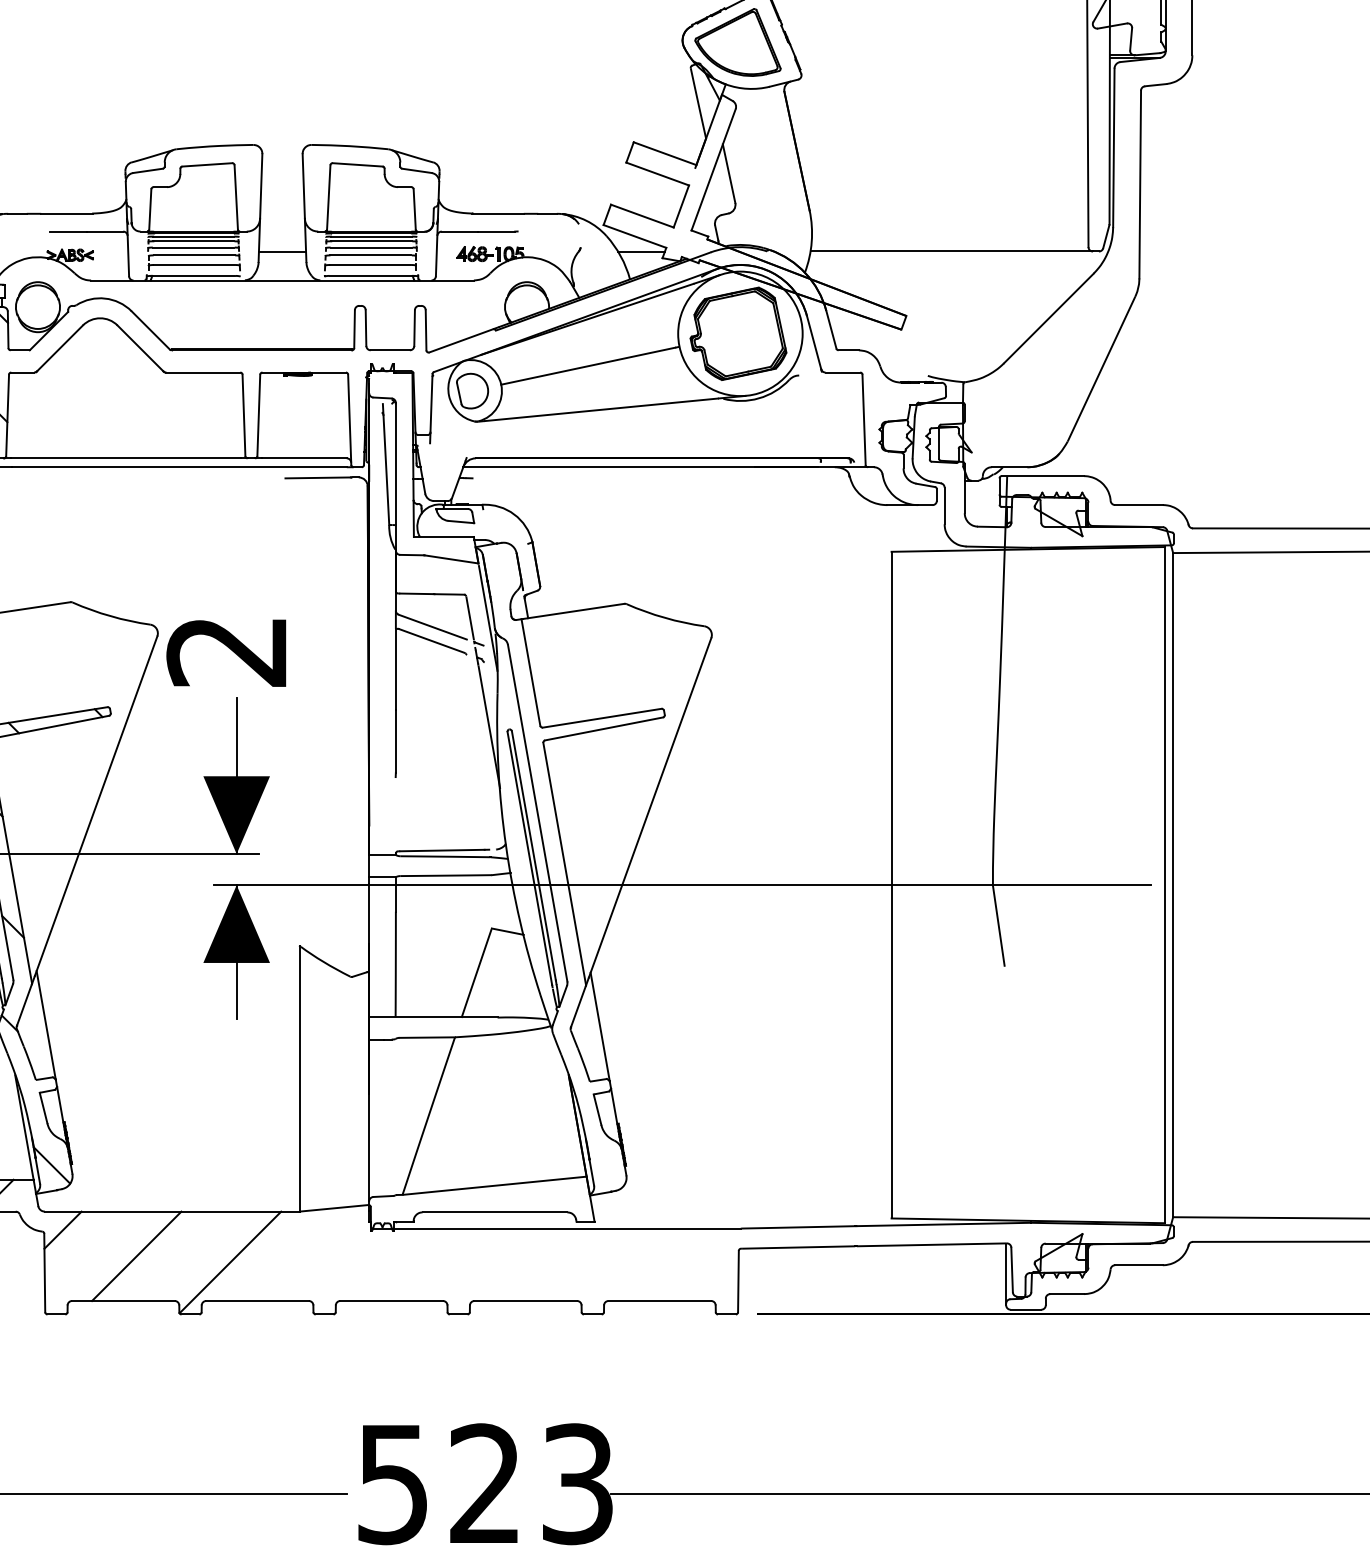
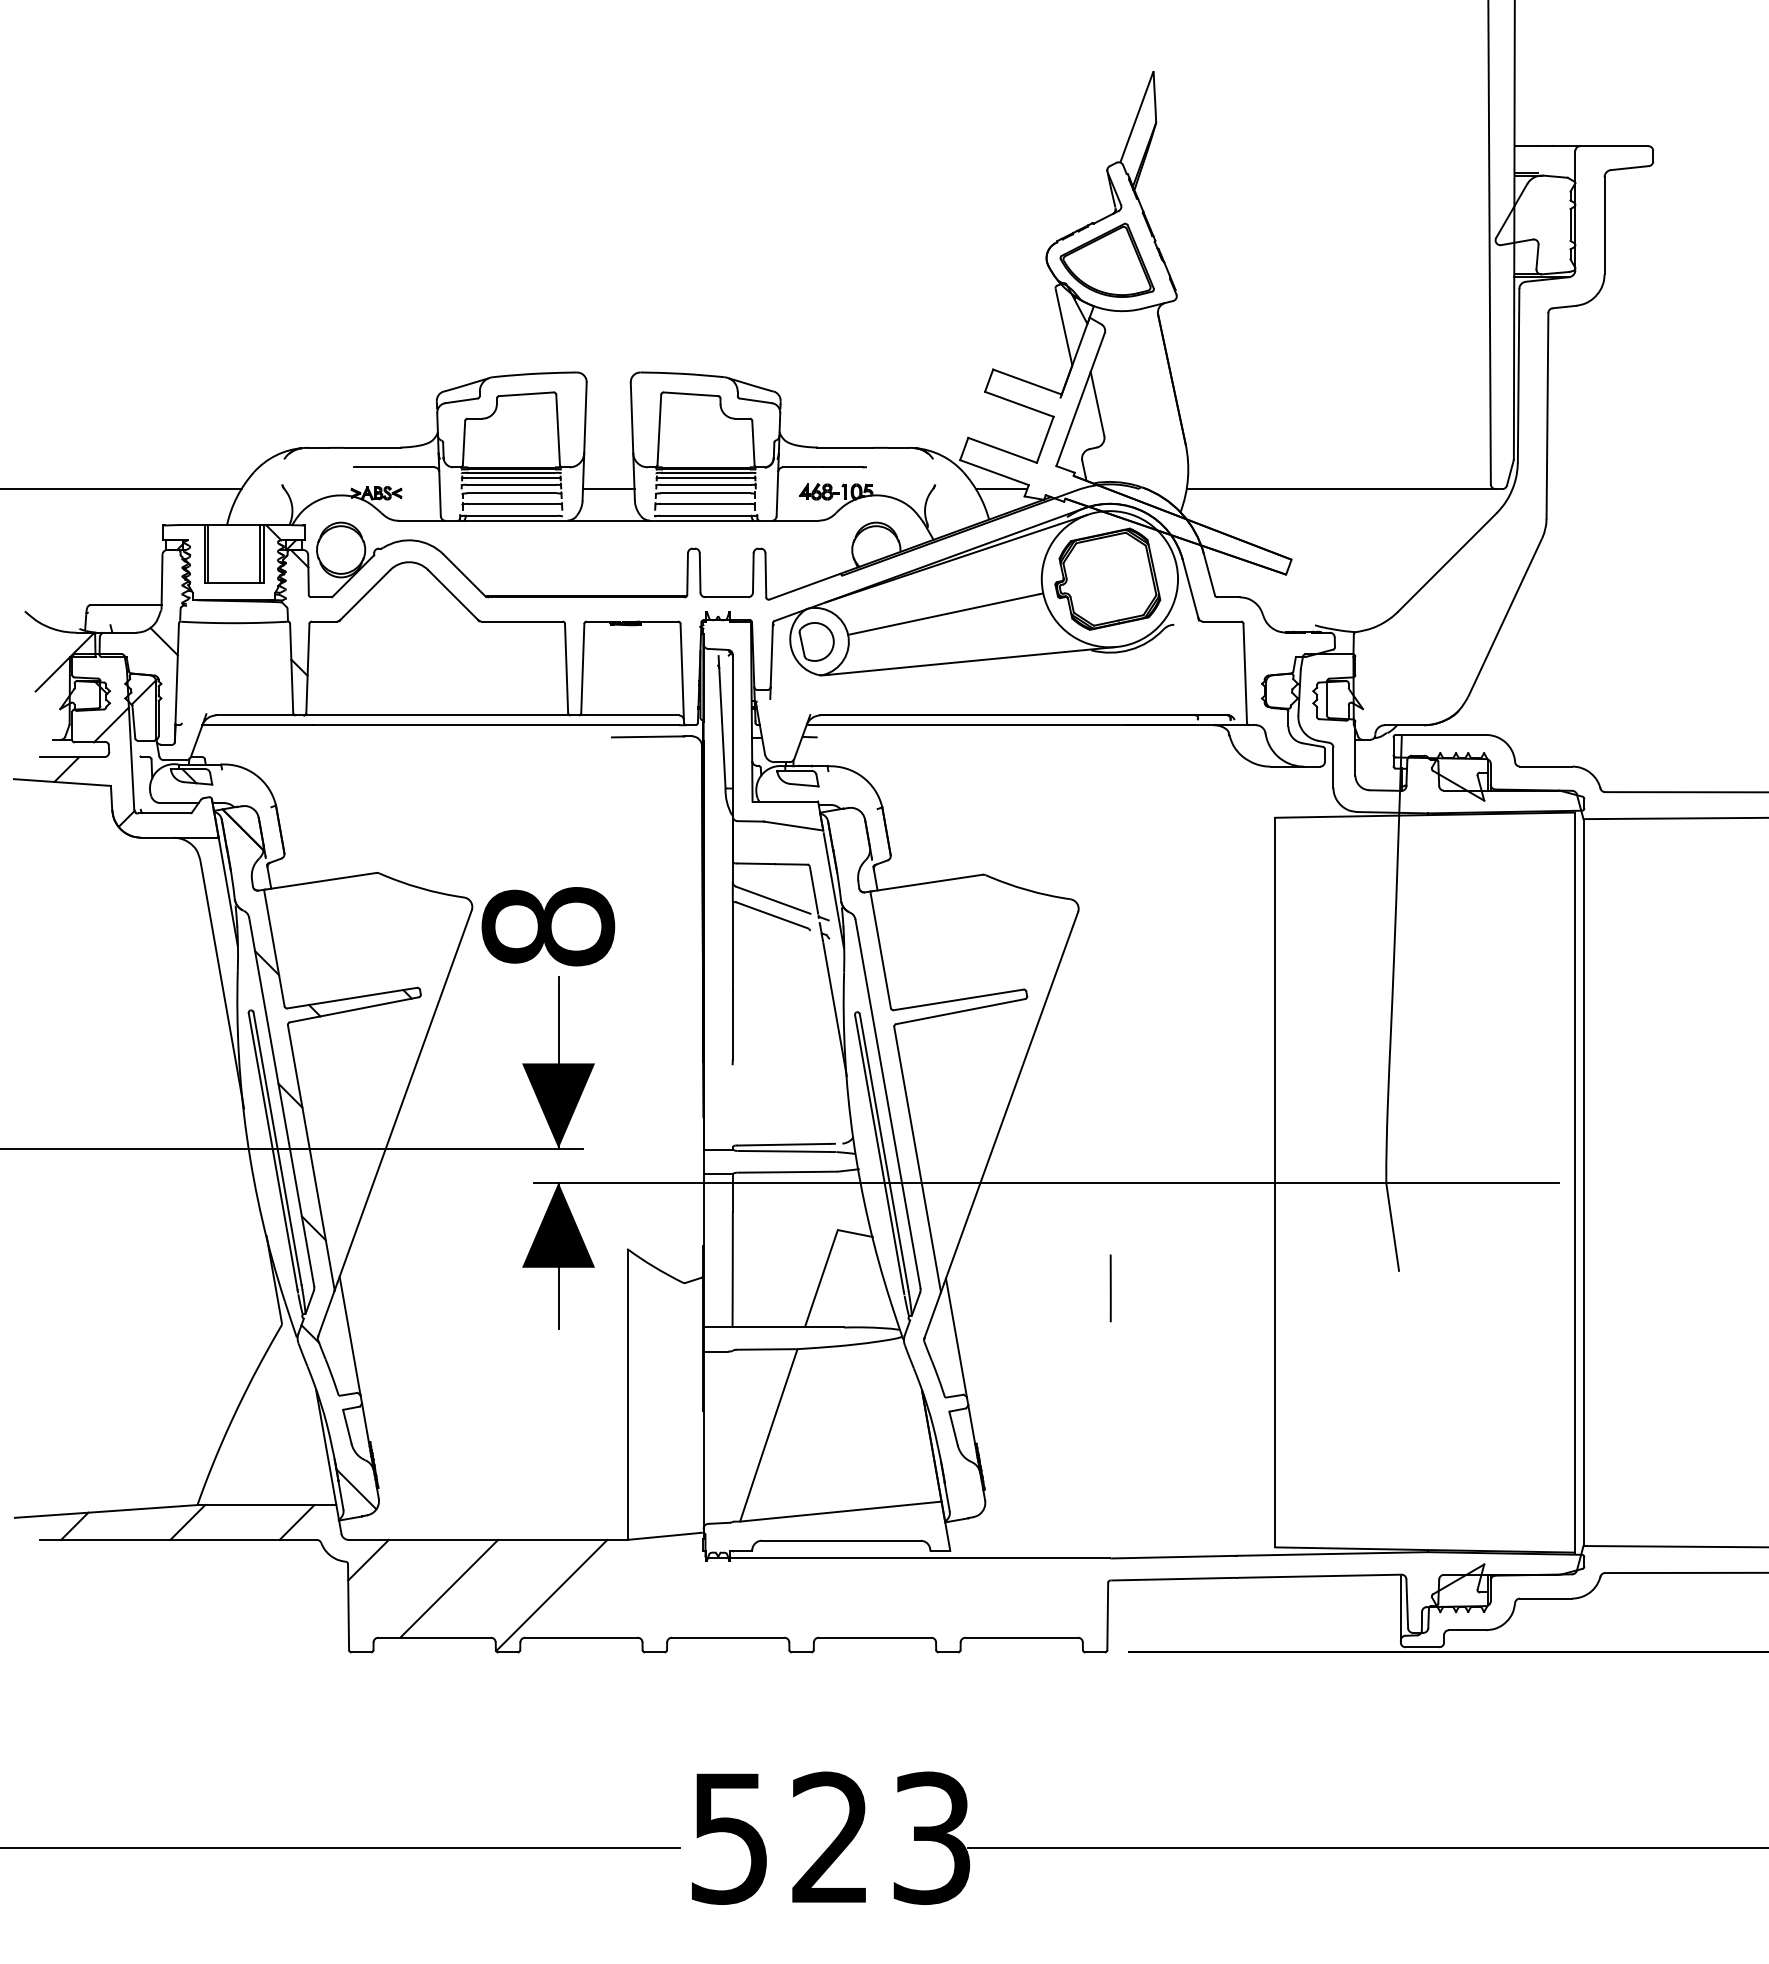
text: (227, 651) -> (548, 926), 2 -> 8
line: (740, 981) -> (1110, 1288), added

